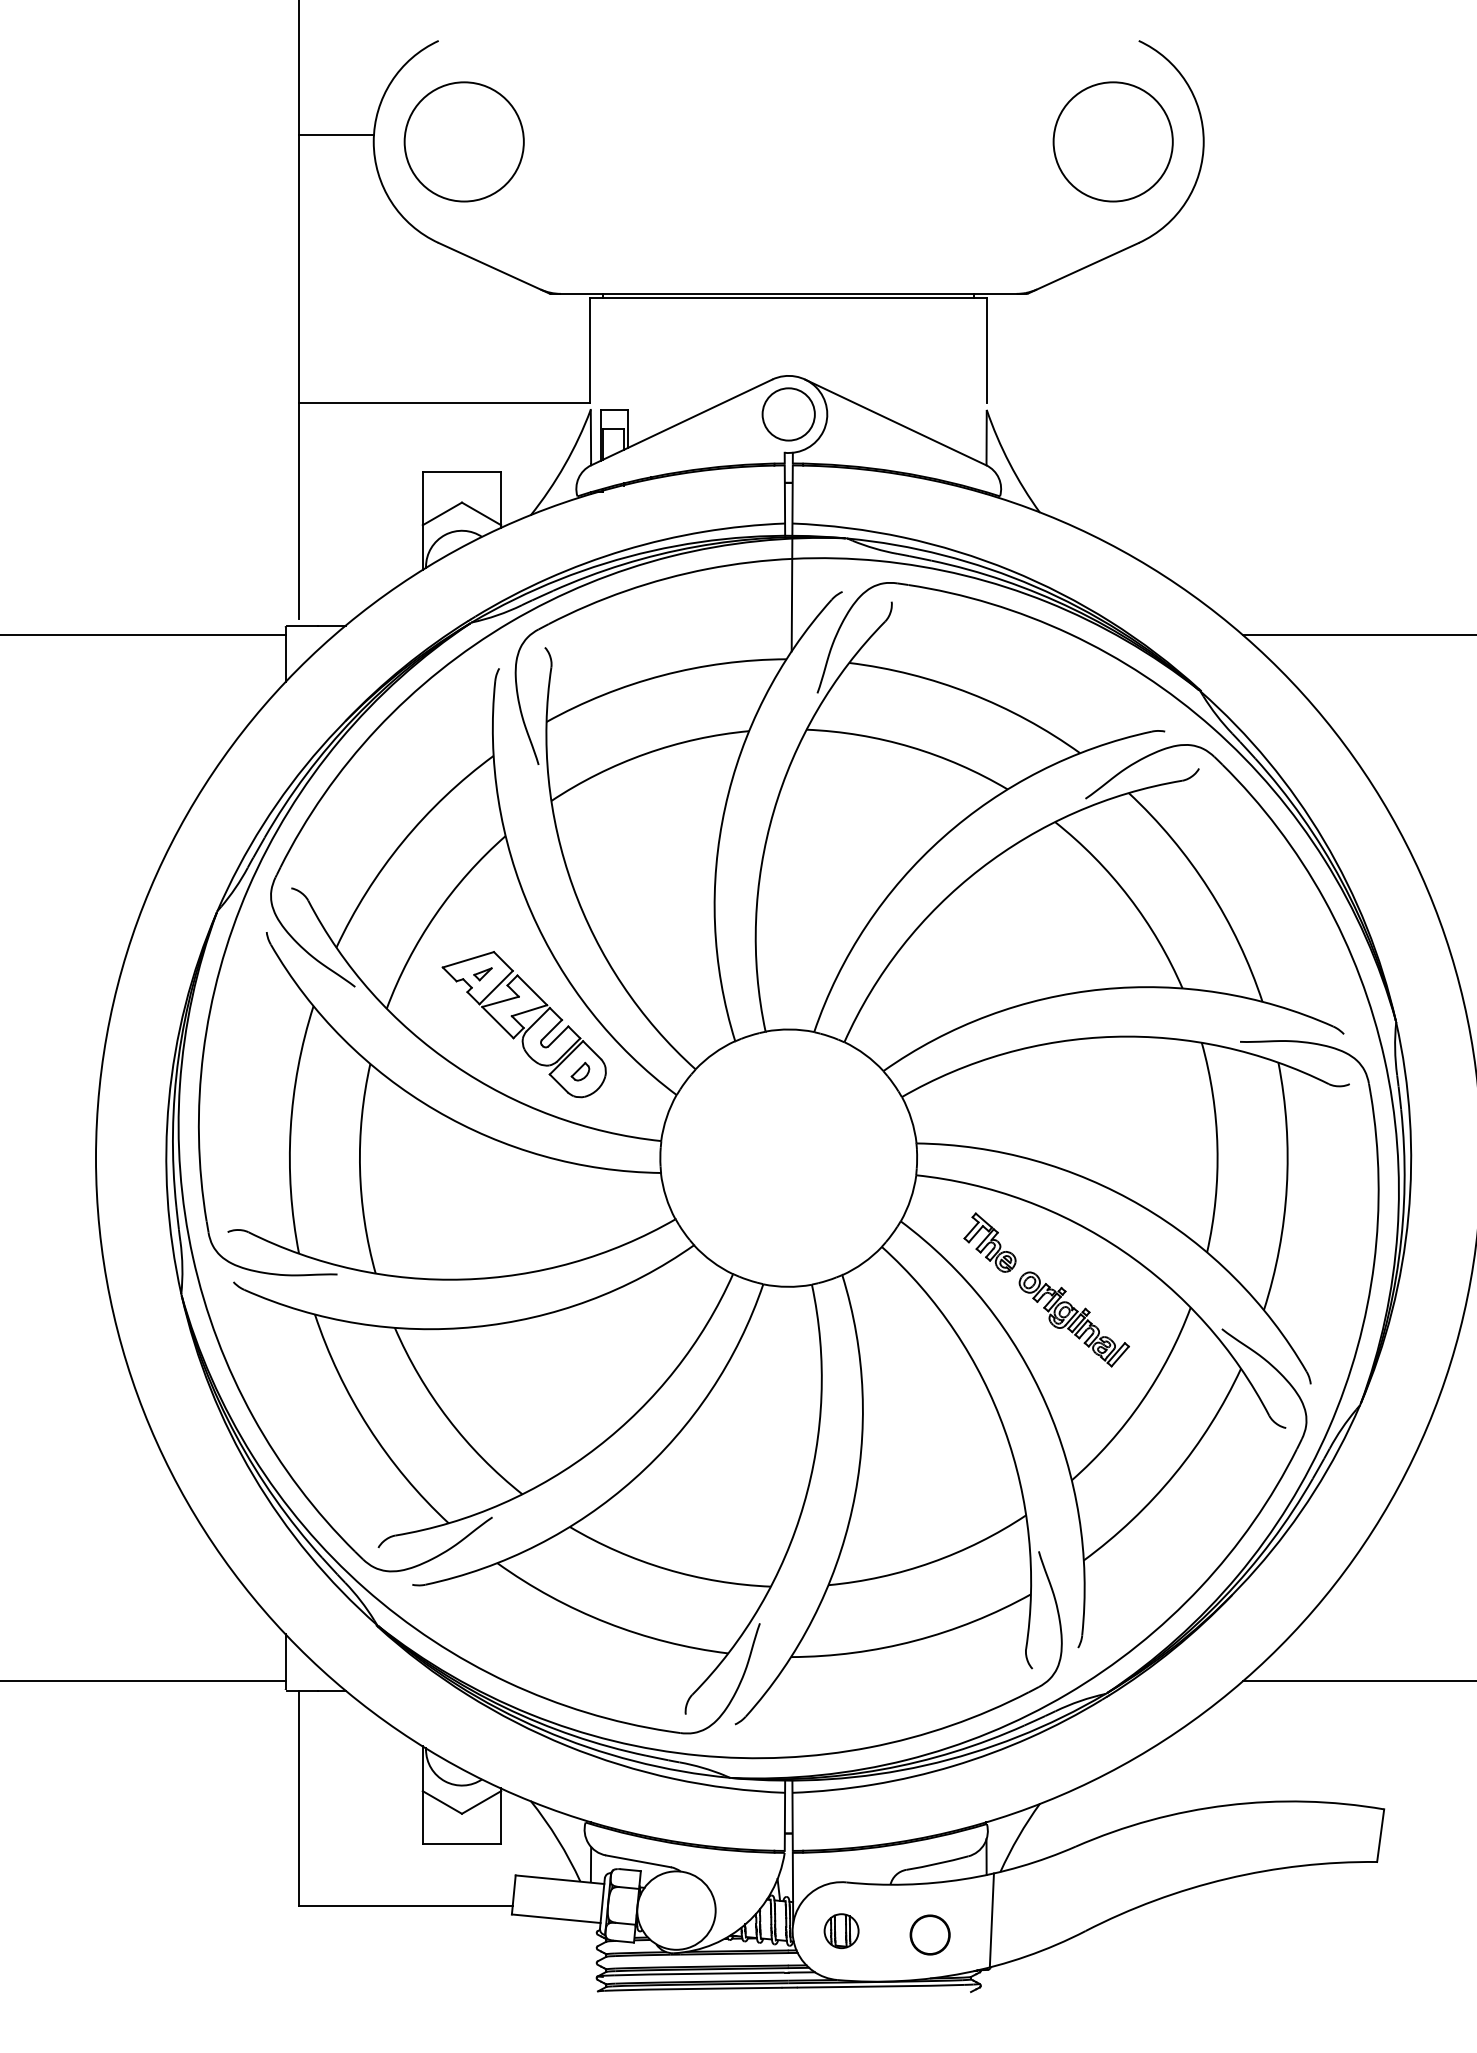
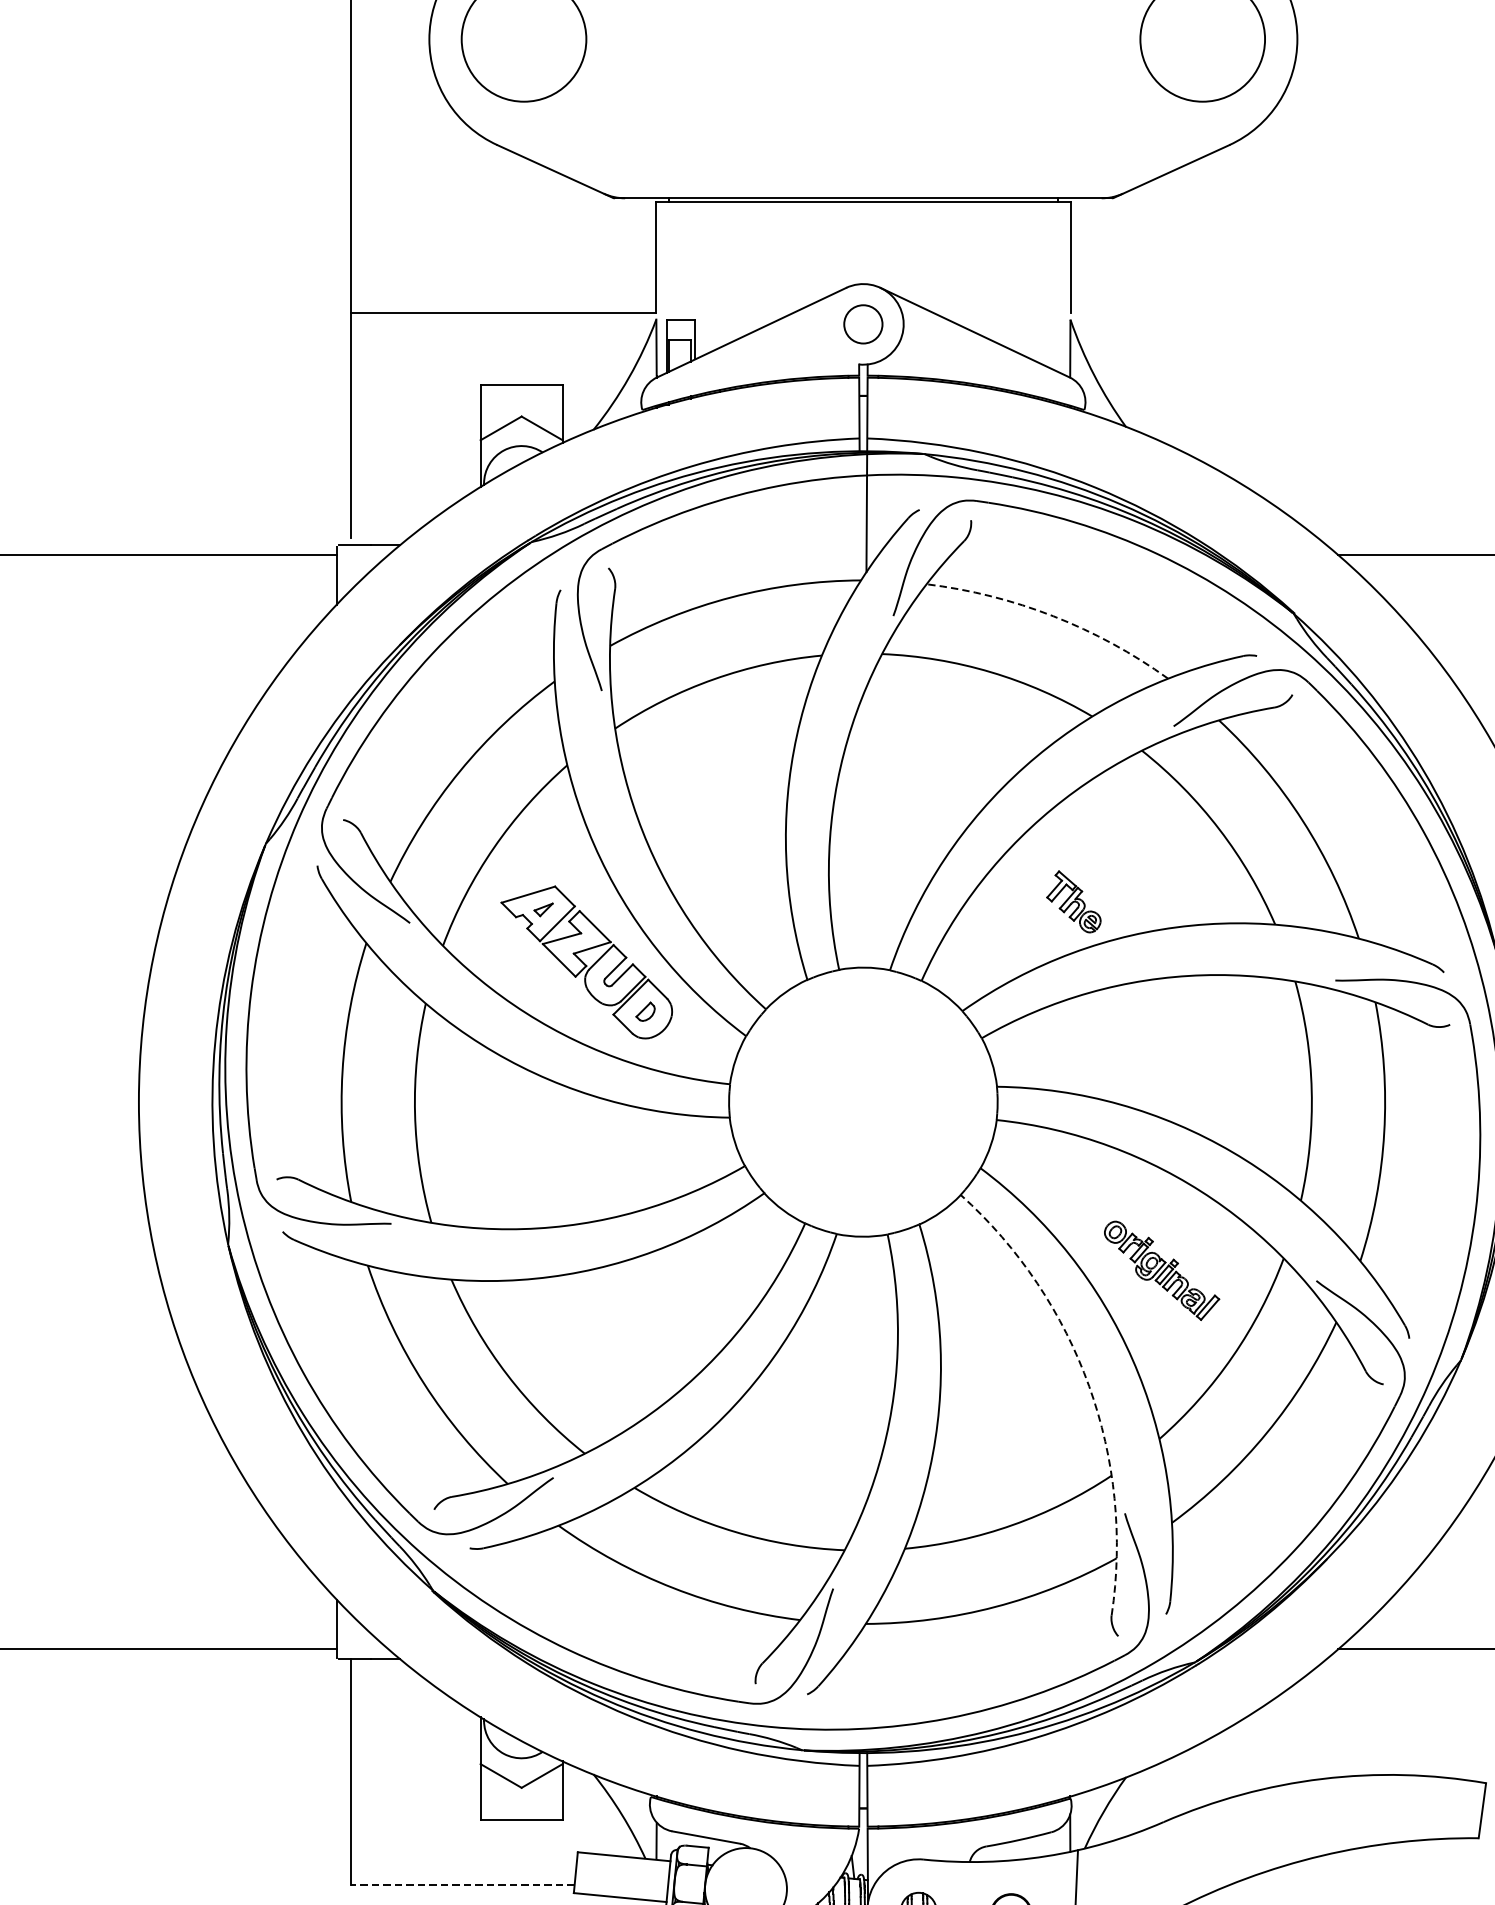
line: (336, 135) -> (390, 32), removed
circle: (788, 414) -> (863, 324), size x0.7
arc: (970, 693) -> (1053, 616), solid -> dashed
part: (989, 1242) -> (1073, 901), moved
arc: (1004, 1429) -> (1089, 1385), solid -> dashed
line: (405, 1906) -> (462, 1884), solid -> dashed

